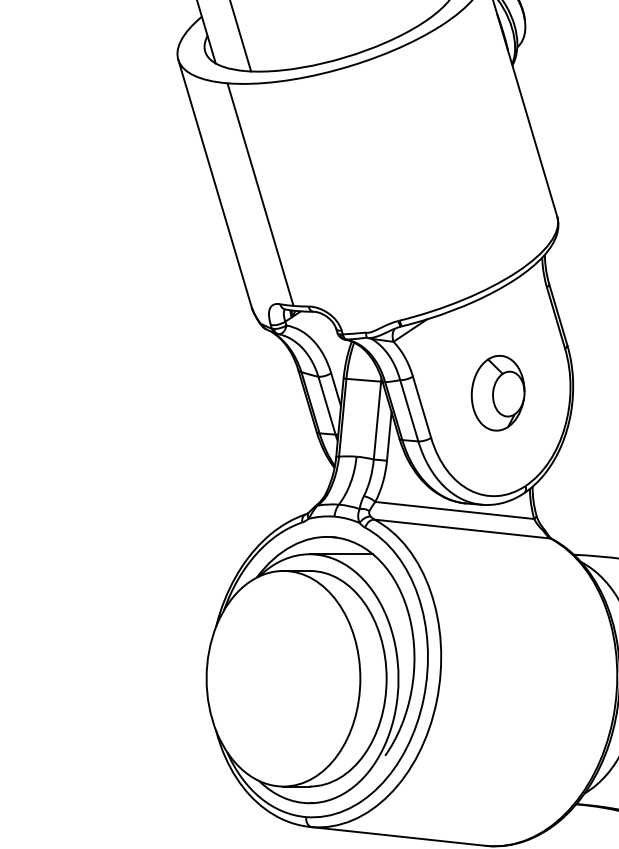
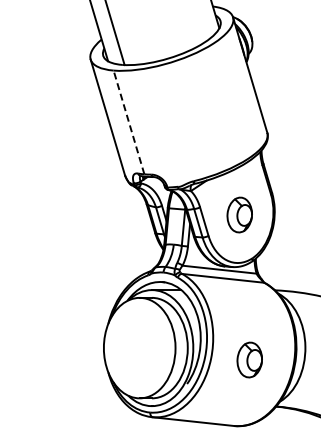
line: (259, 192) -> (128, 121), solid -> dashed
part: (519, 703) -> (249, 359), added

